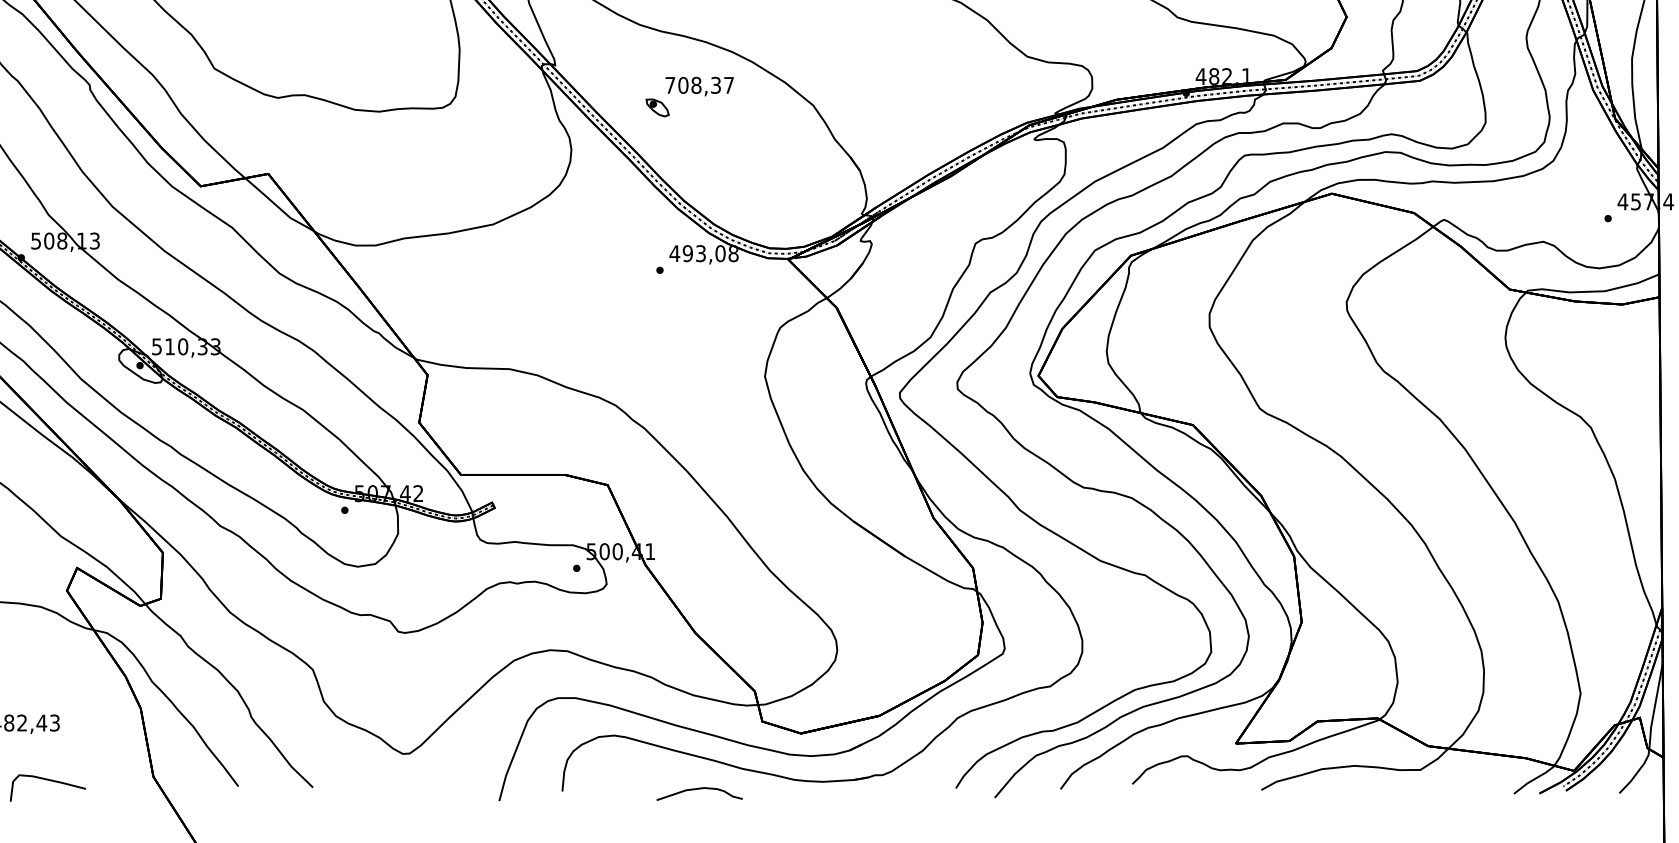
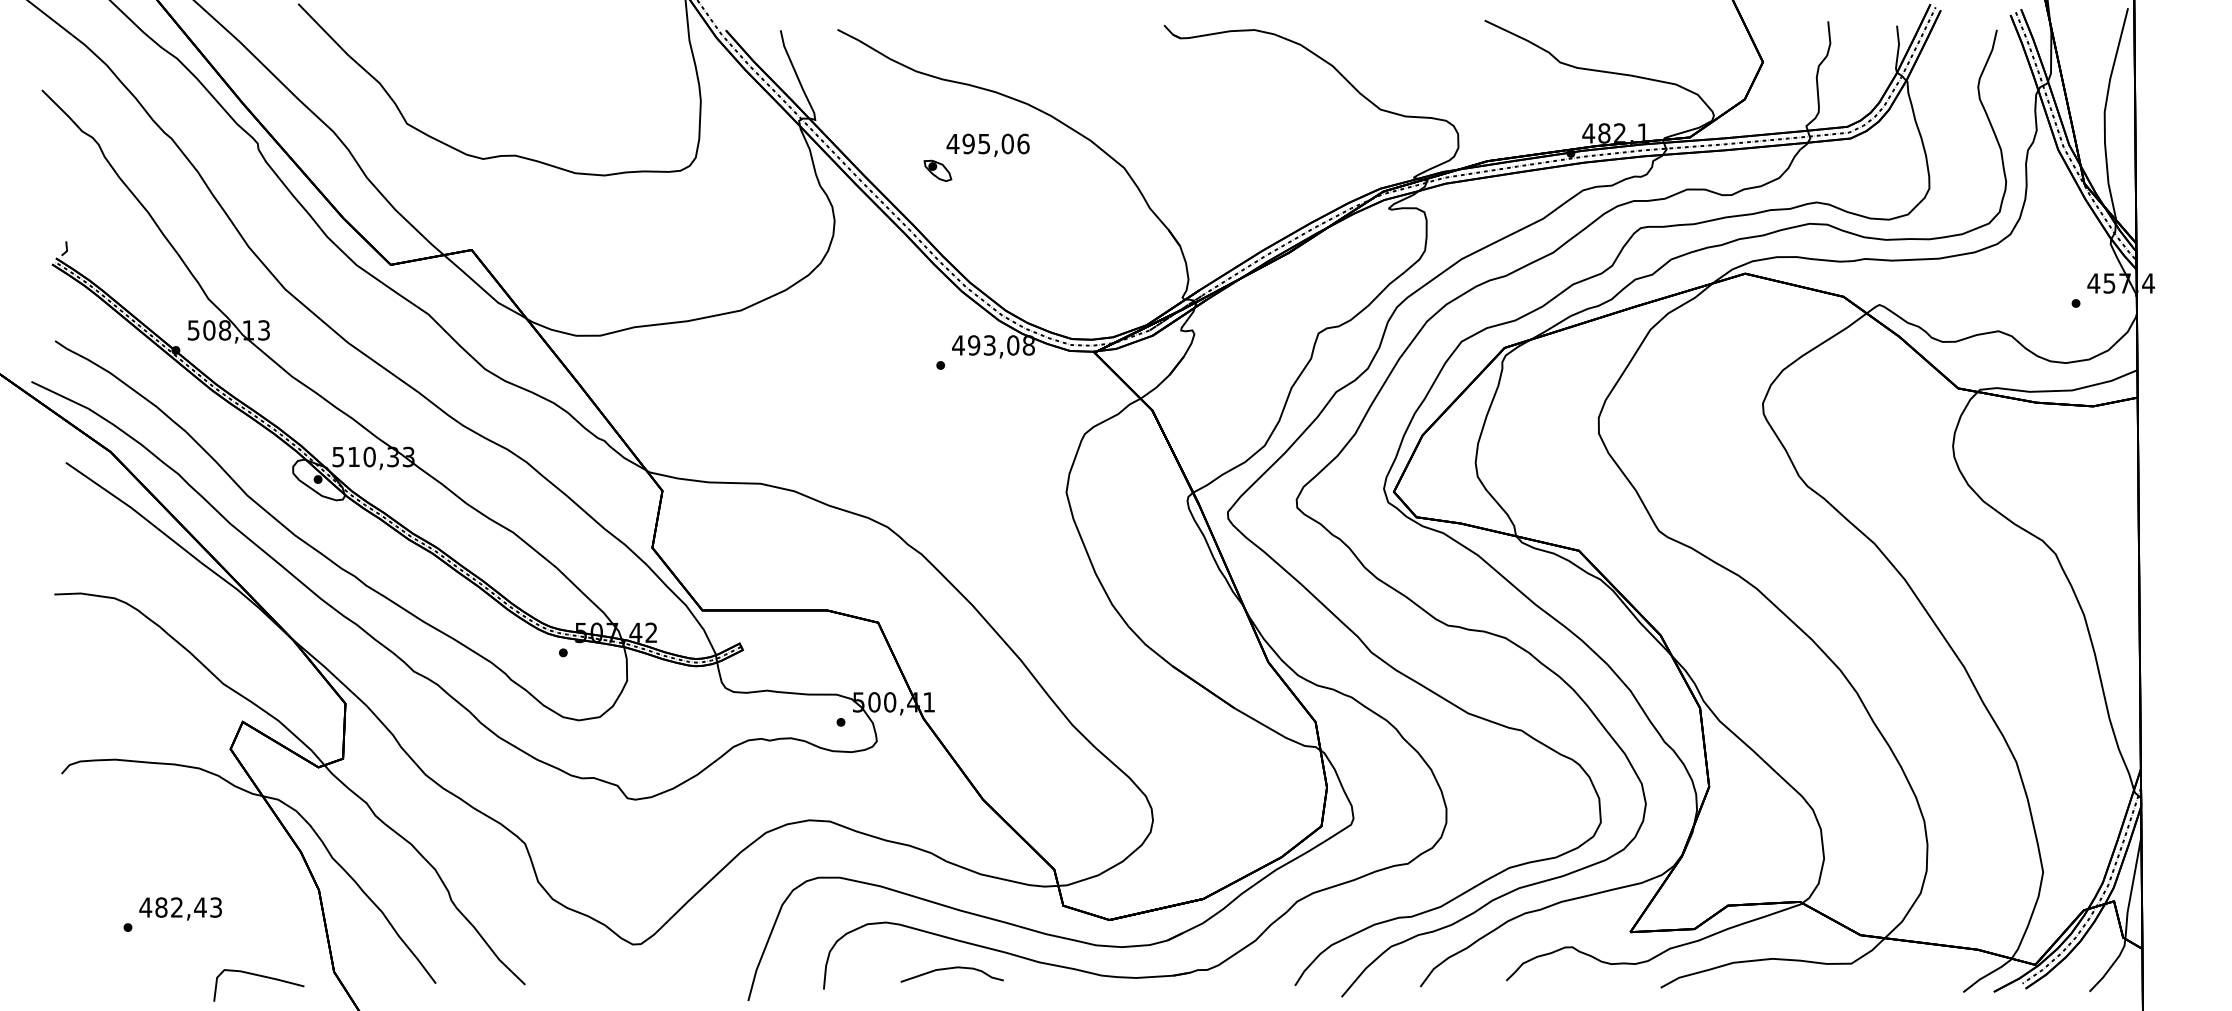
text: (699, 84) -> (987, 143), 708,37 -> 495,06
curve: (51, 781) -> (262, 977), moved
curve: (698, 789) -> (950, 969), moved

